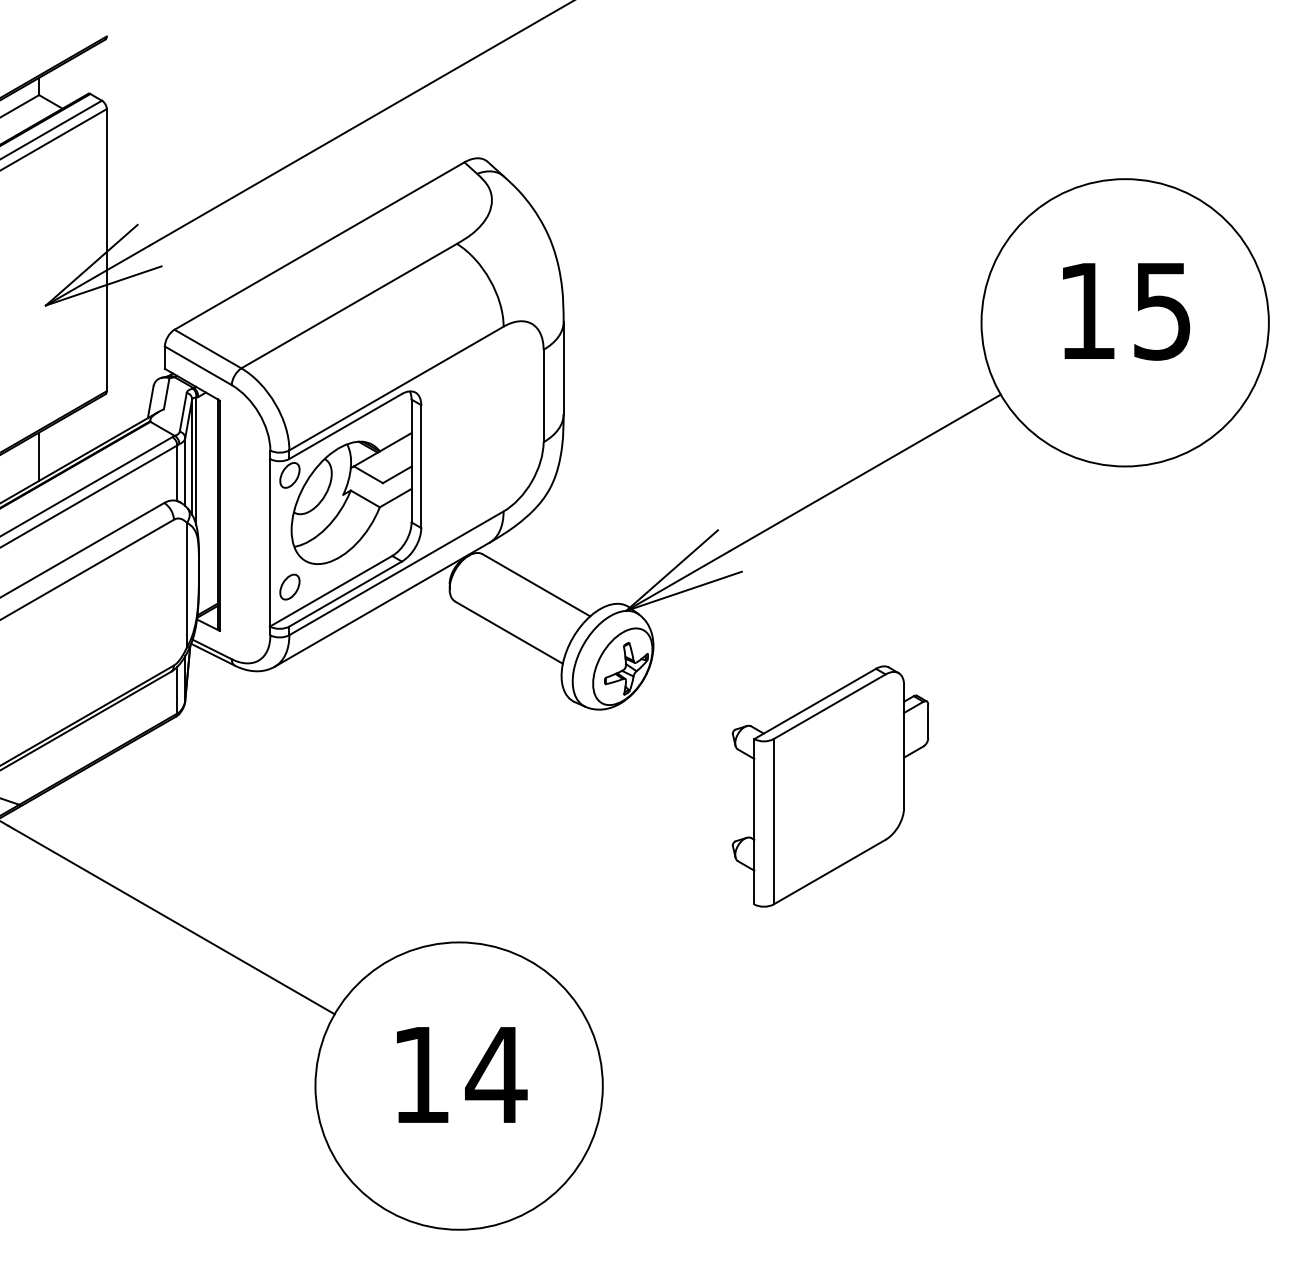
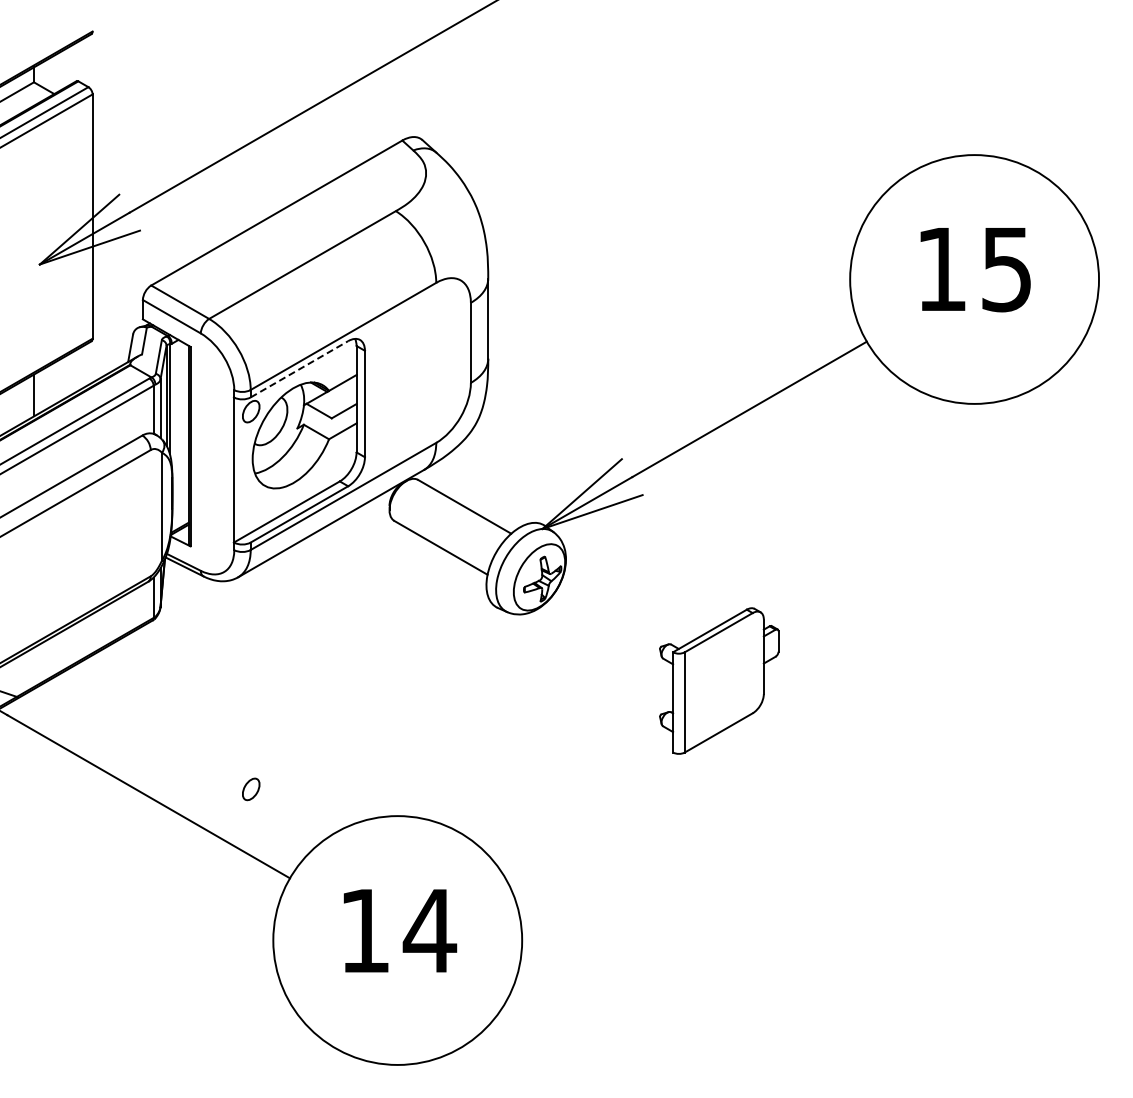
line: (345, 426) -> (299, 369), solid -> dashed
part: (290, 587) -> (251, 789), moved
part: (829, 785) -> (718, 680), size x0.7

